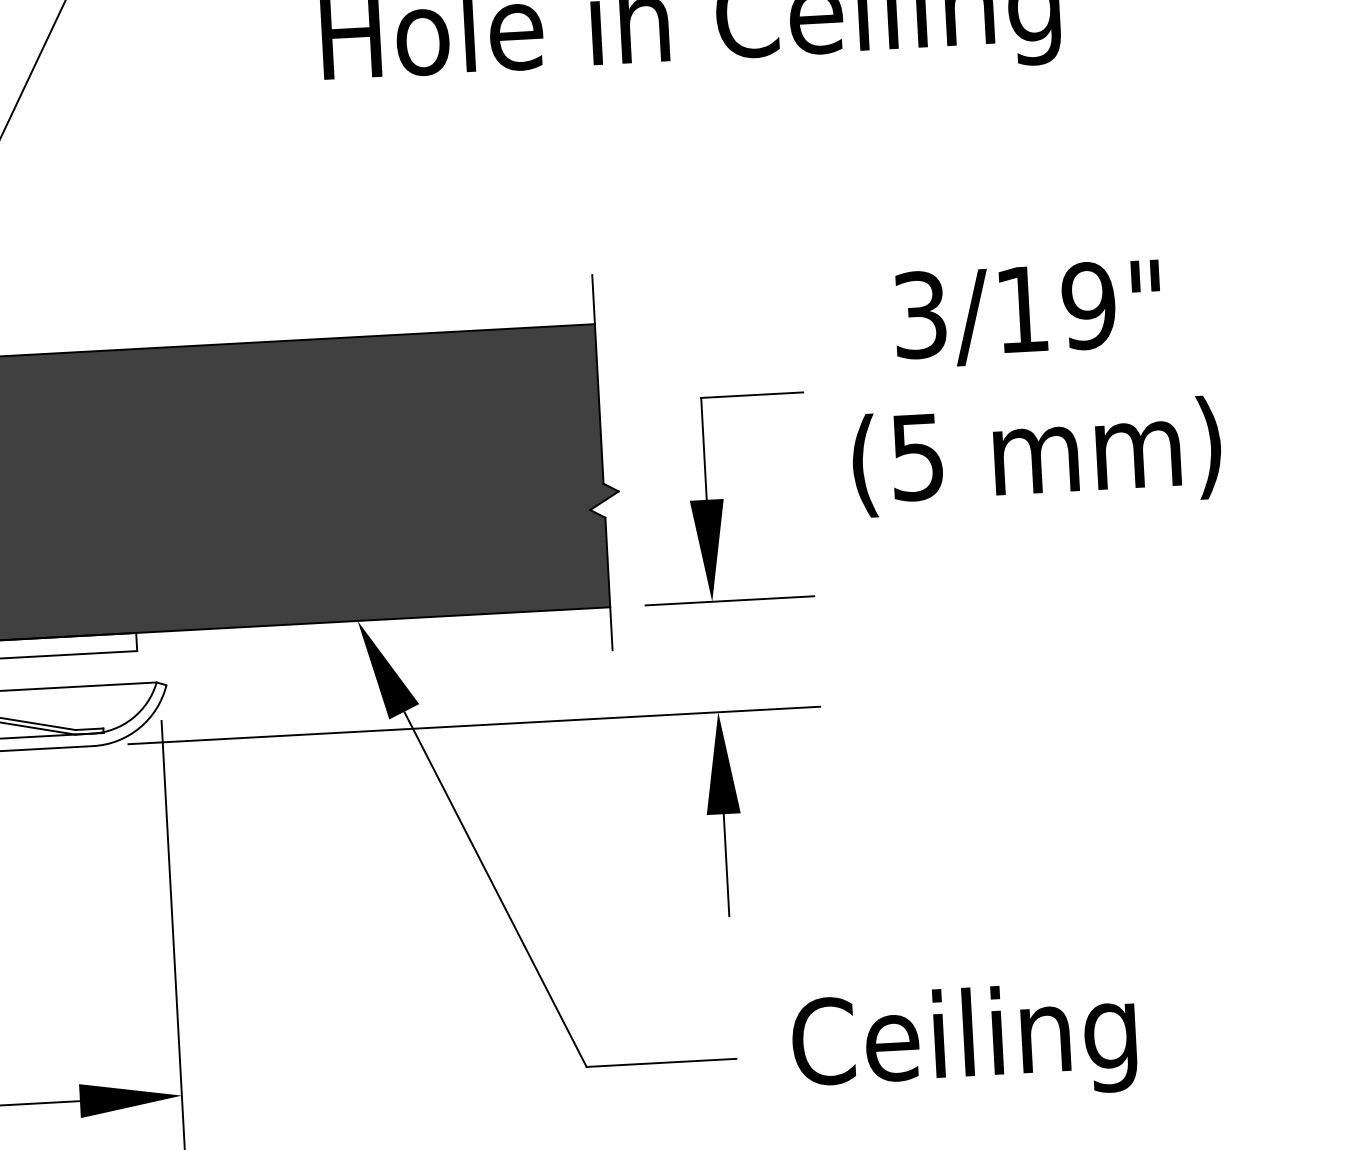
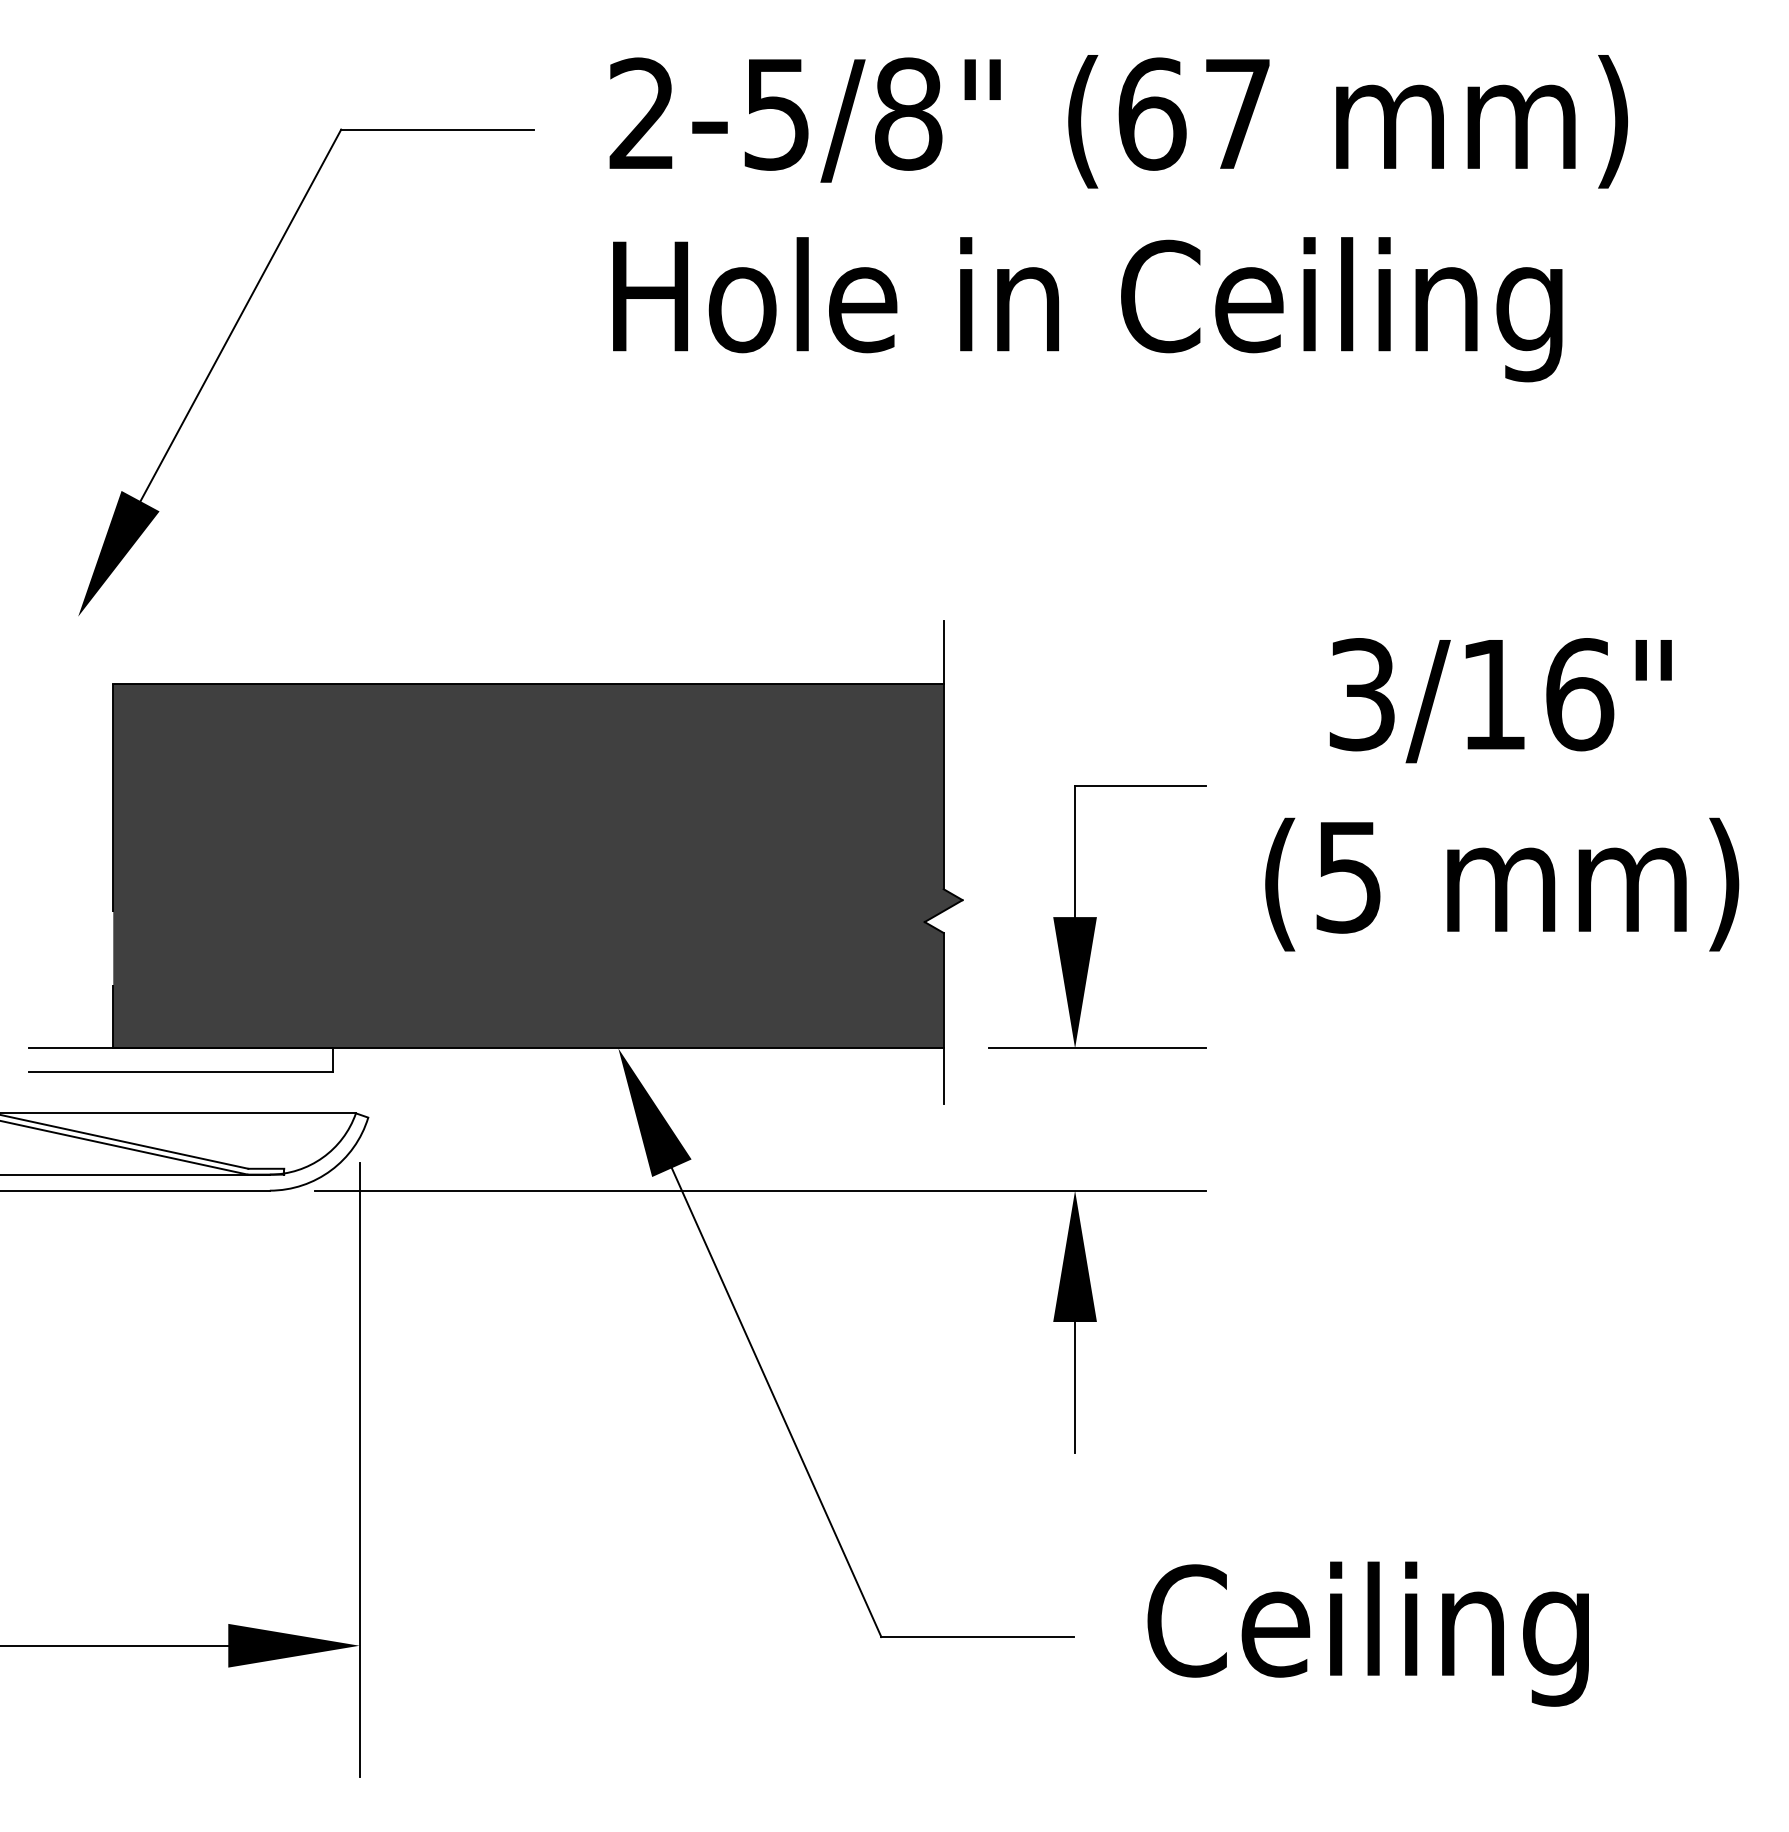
text: (1088, 305) -> (1579, 694), 3/19" -> 3/16"

